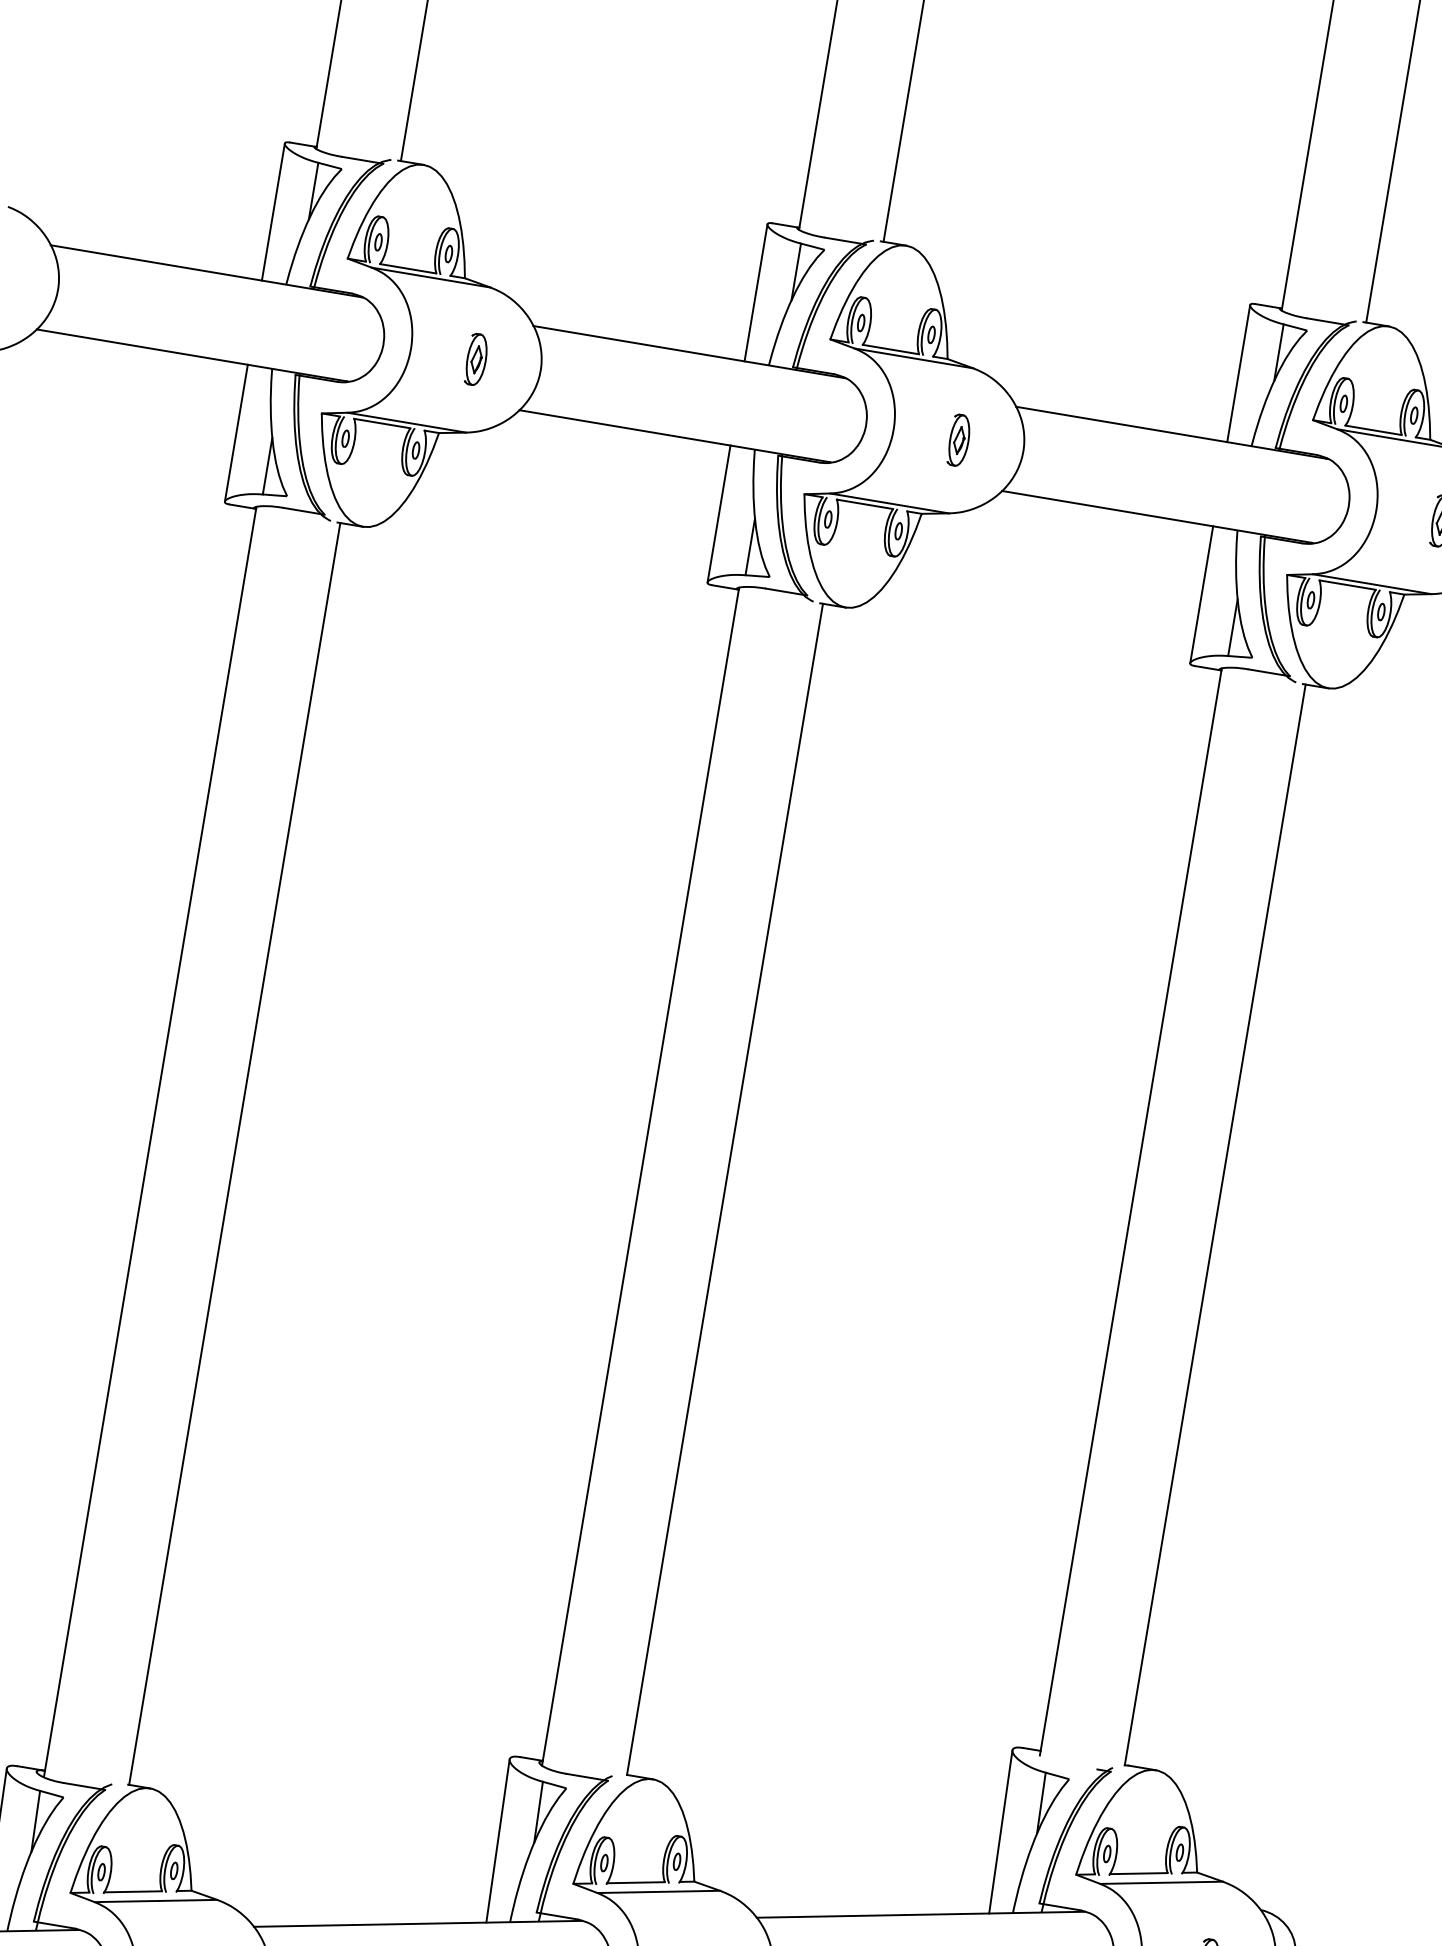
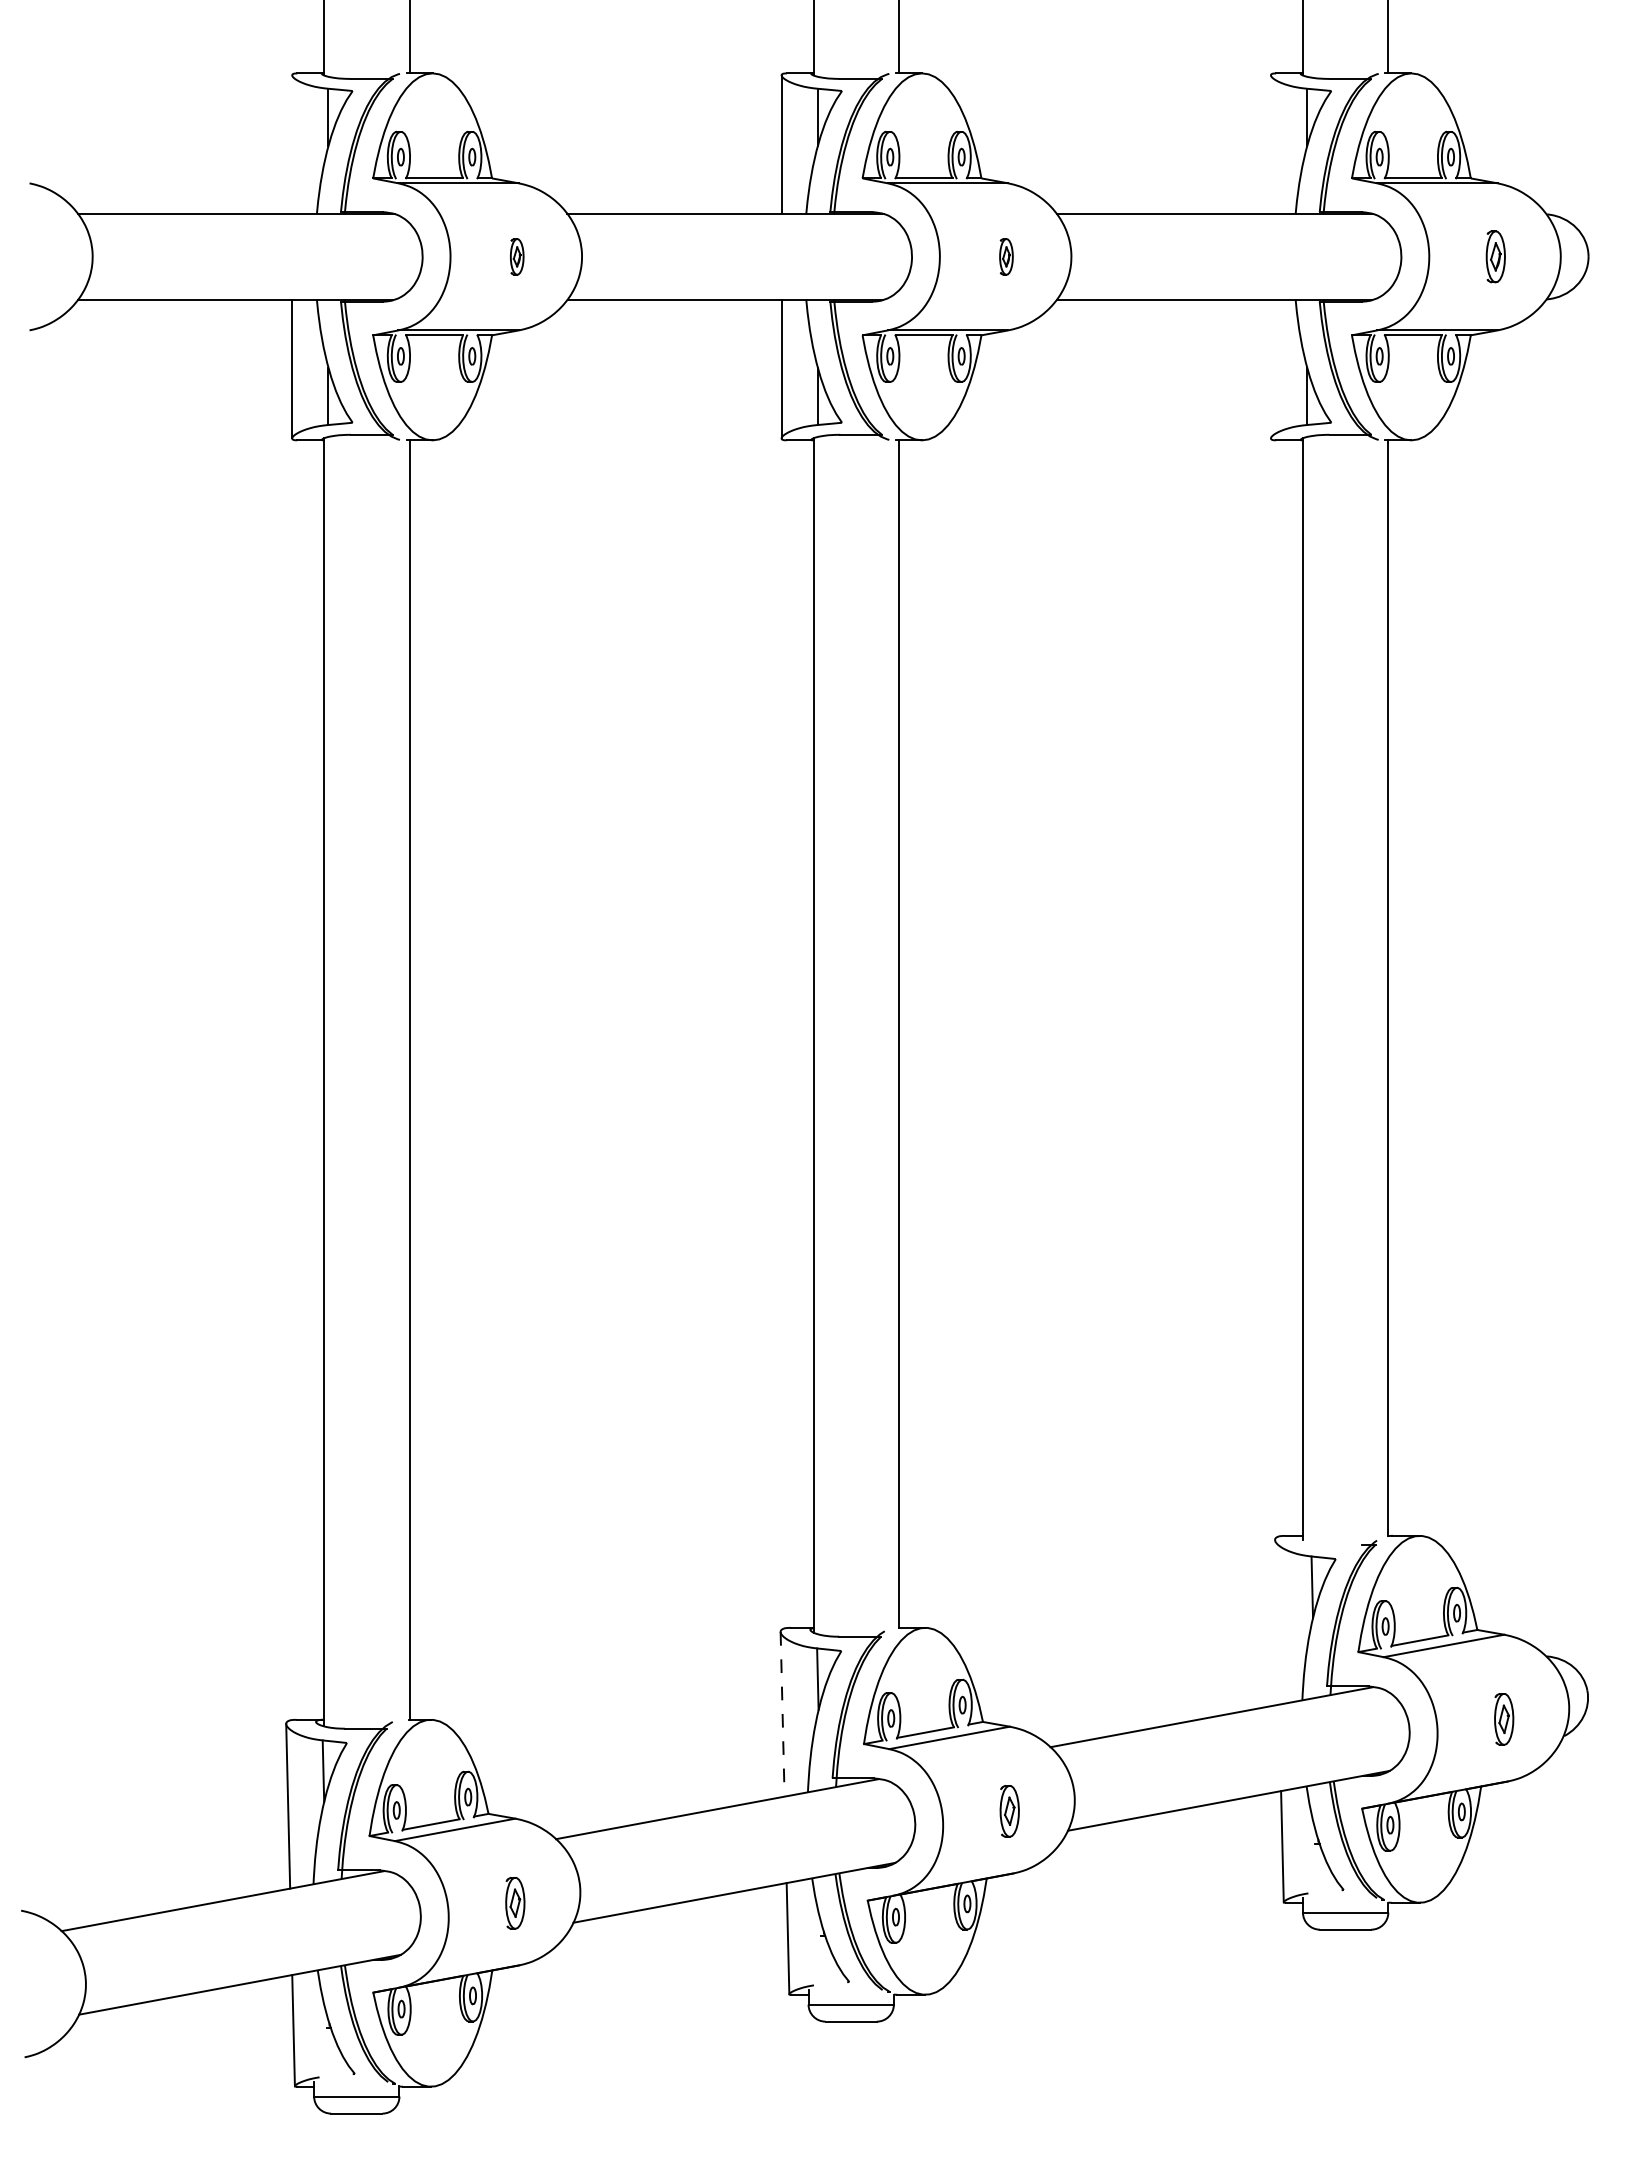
line: (273, 211) -> (292, 144), removed
part: (477, 359) -> (517, 256), size x0.7
line: (1238, 373) -> (1270, 144), removed
part: (959, 440) -> (1006, 256), size x0.7
line: (1201, 594) -> (1270, 368), removed
line: (1001, 1832) -> (1277, 1622), removed
line: (497, 1841) -> (782, 1714), solid -> dashed

